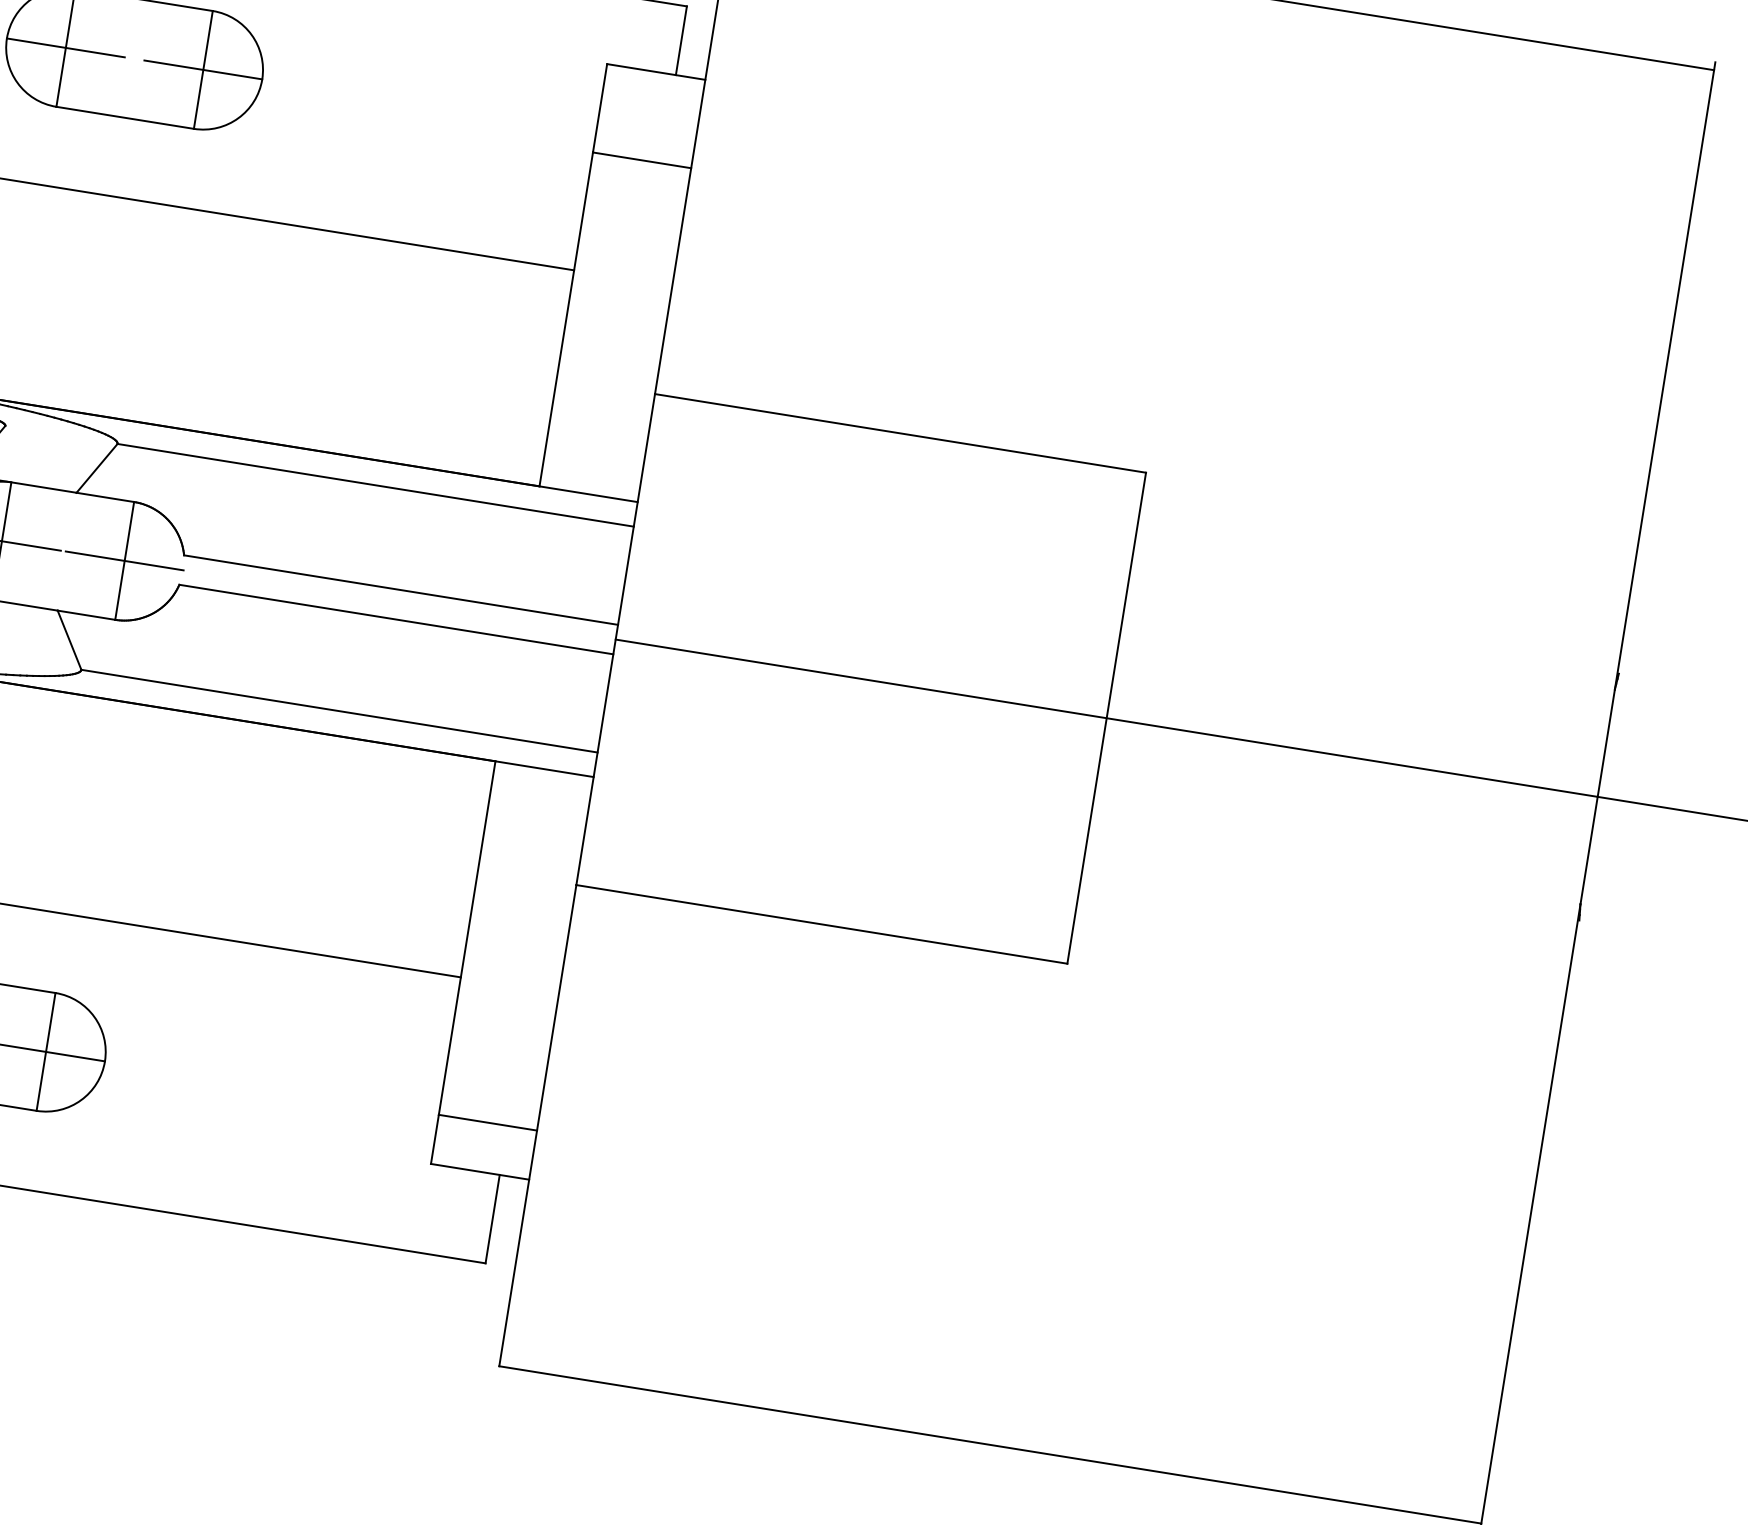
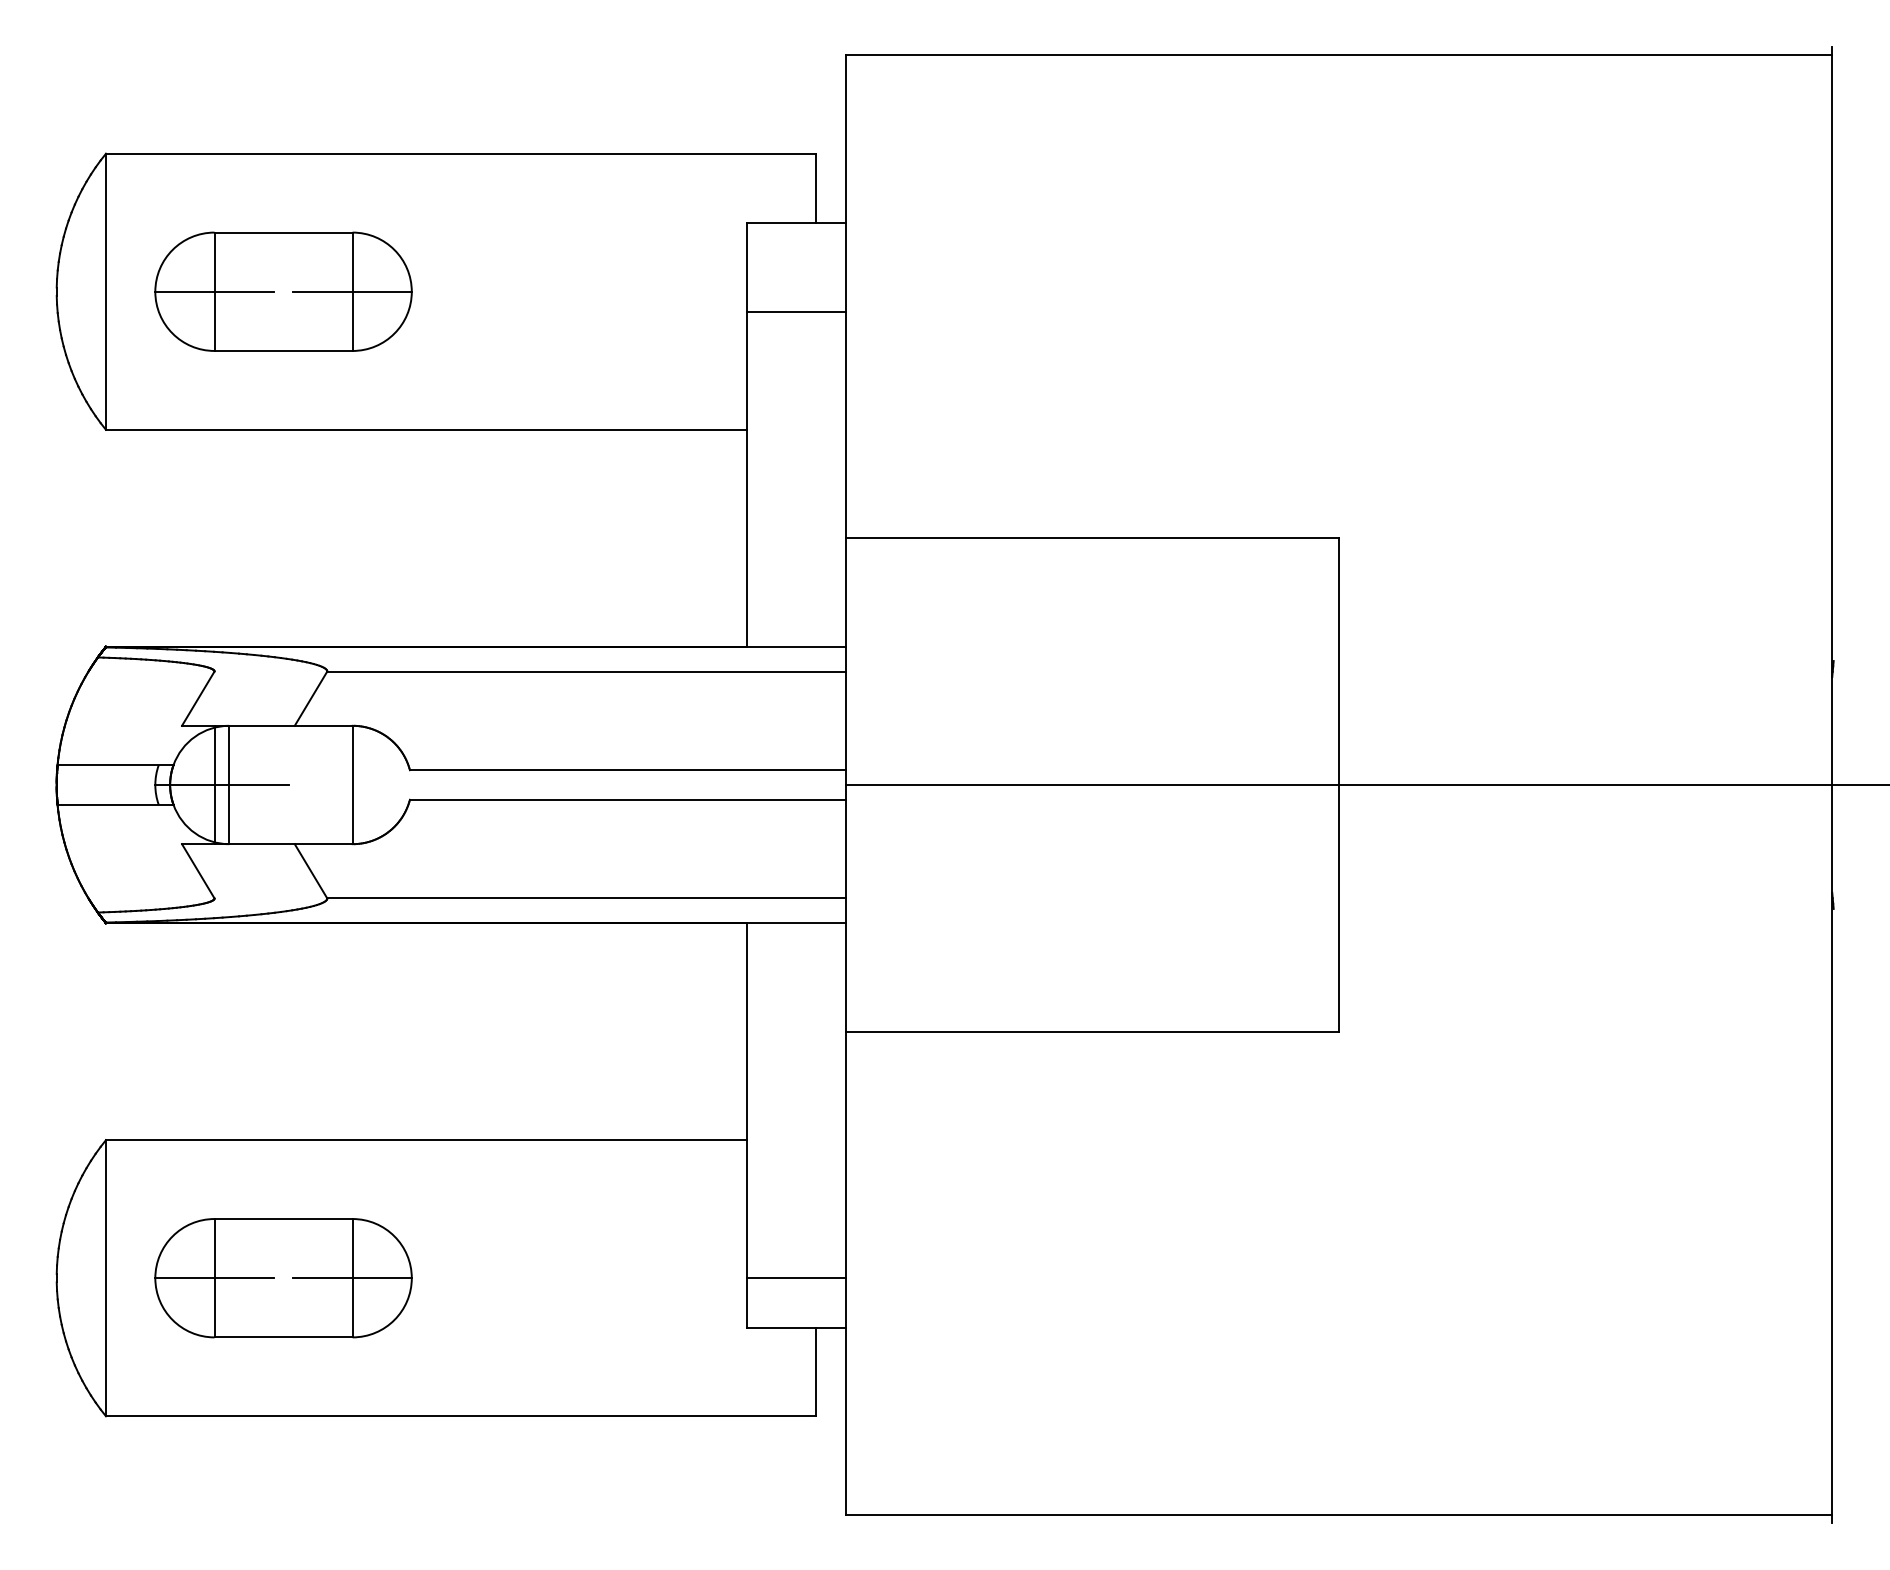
line: (124, 561) -> (352, 785), removed

